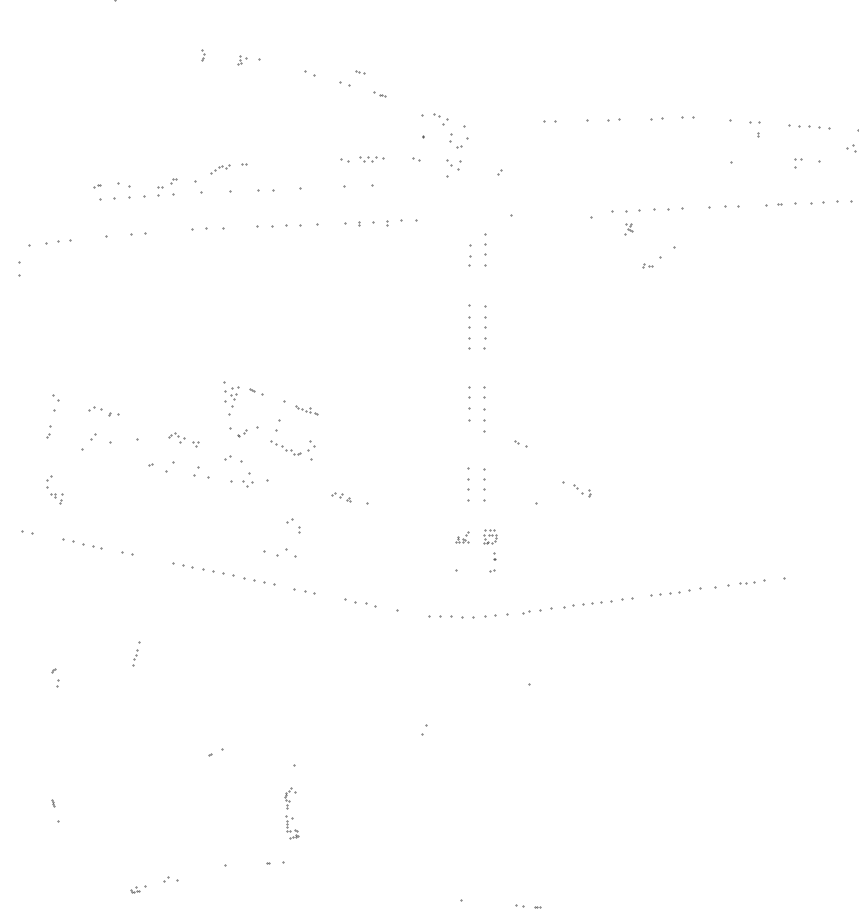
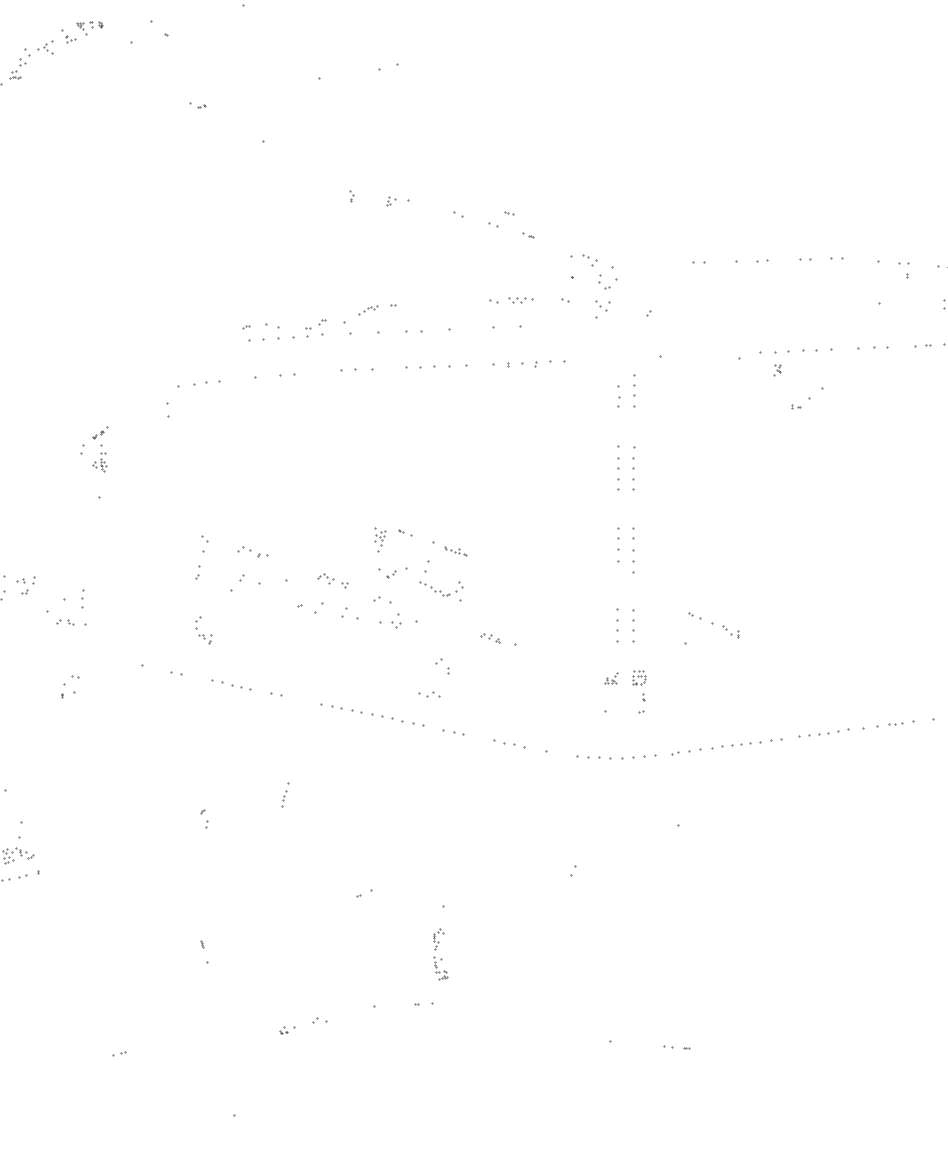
part: (231, 398) -> (380, 539), size x0.71
part: (520, 443) -> (694, 615), moved
part: (280, 553) -> (429, 694), size x0.62

